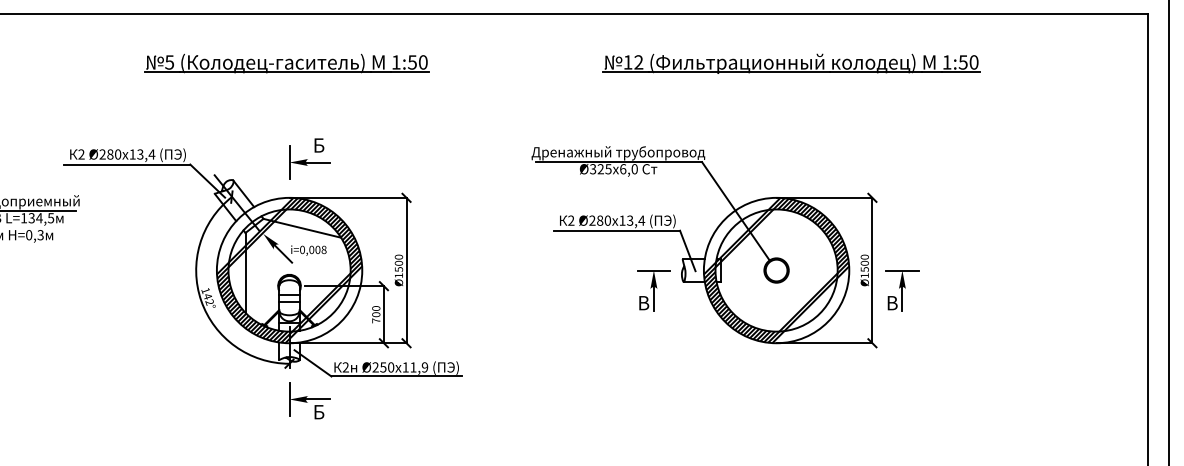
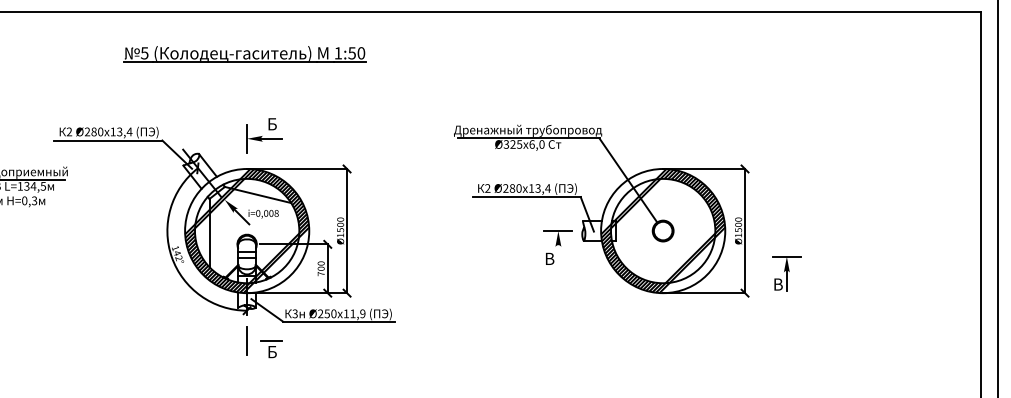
part: (791, 63) -> (675, 54), removed
part: (902, 290) -> (786, 273), moved
line: (653, 299) -> (558, 255), removed
text: (345, 367) -> (294, 313), 2 -> 3
fill: (298, 399) -> (254, 341), removed

